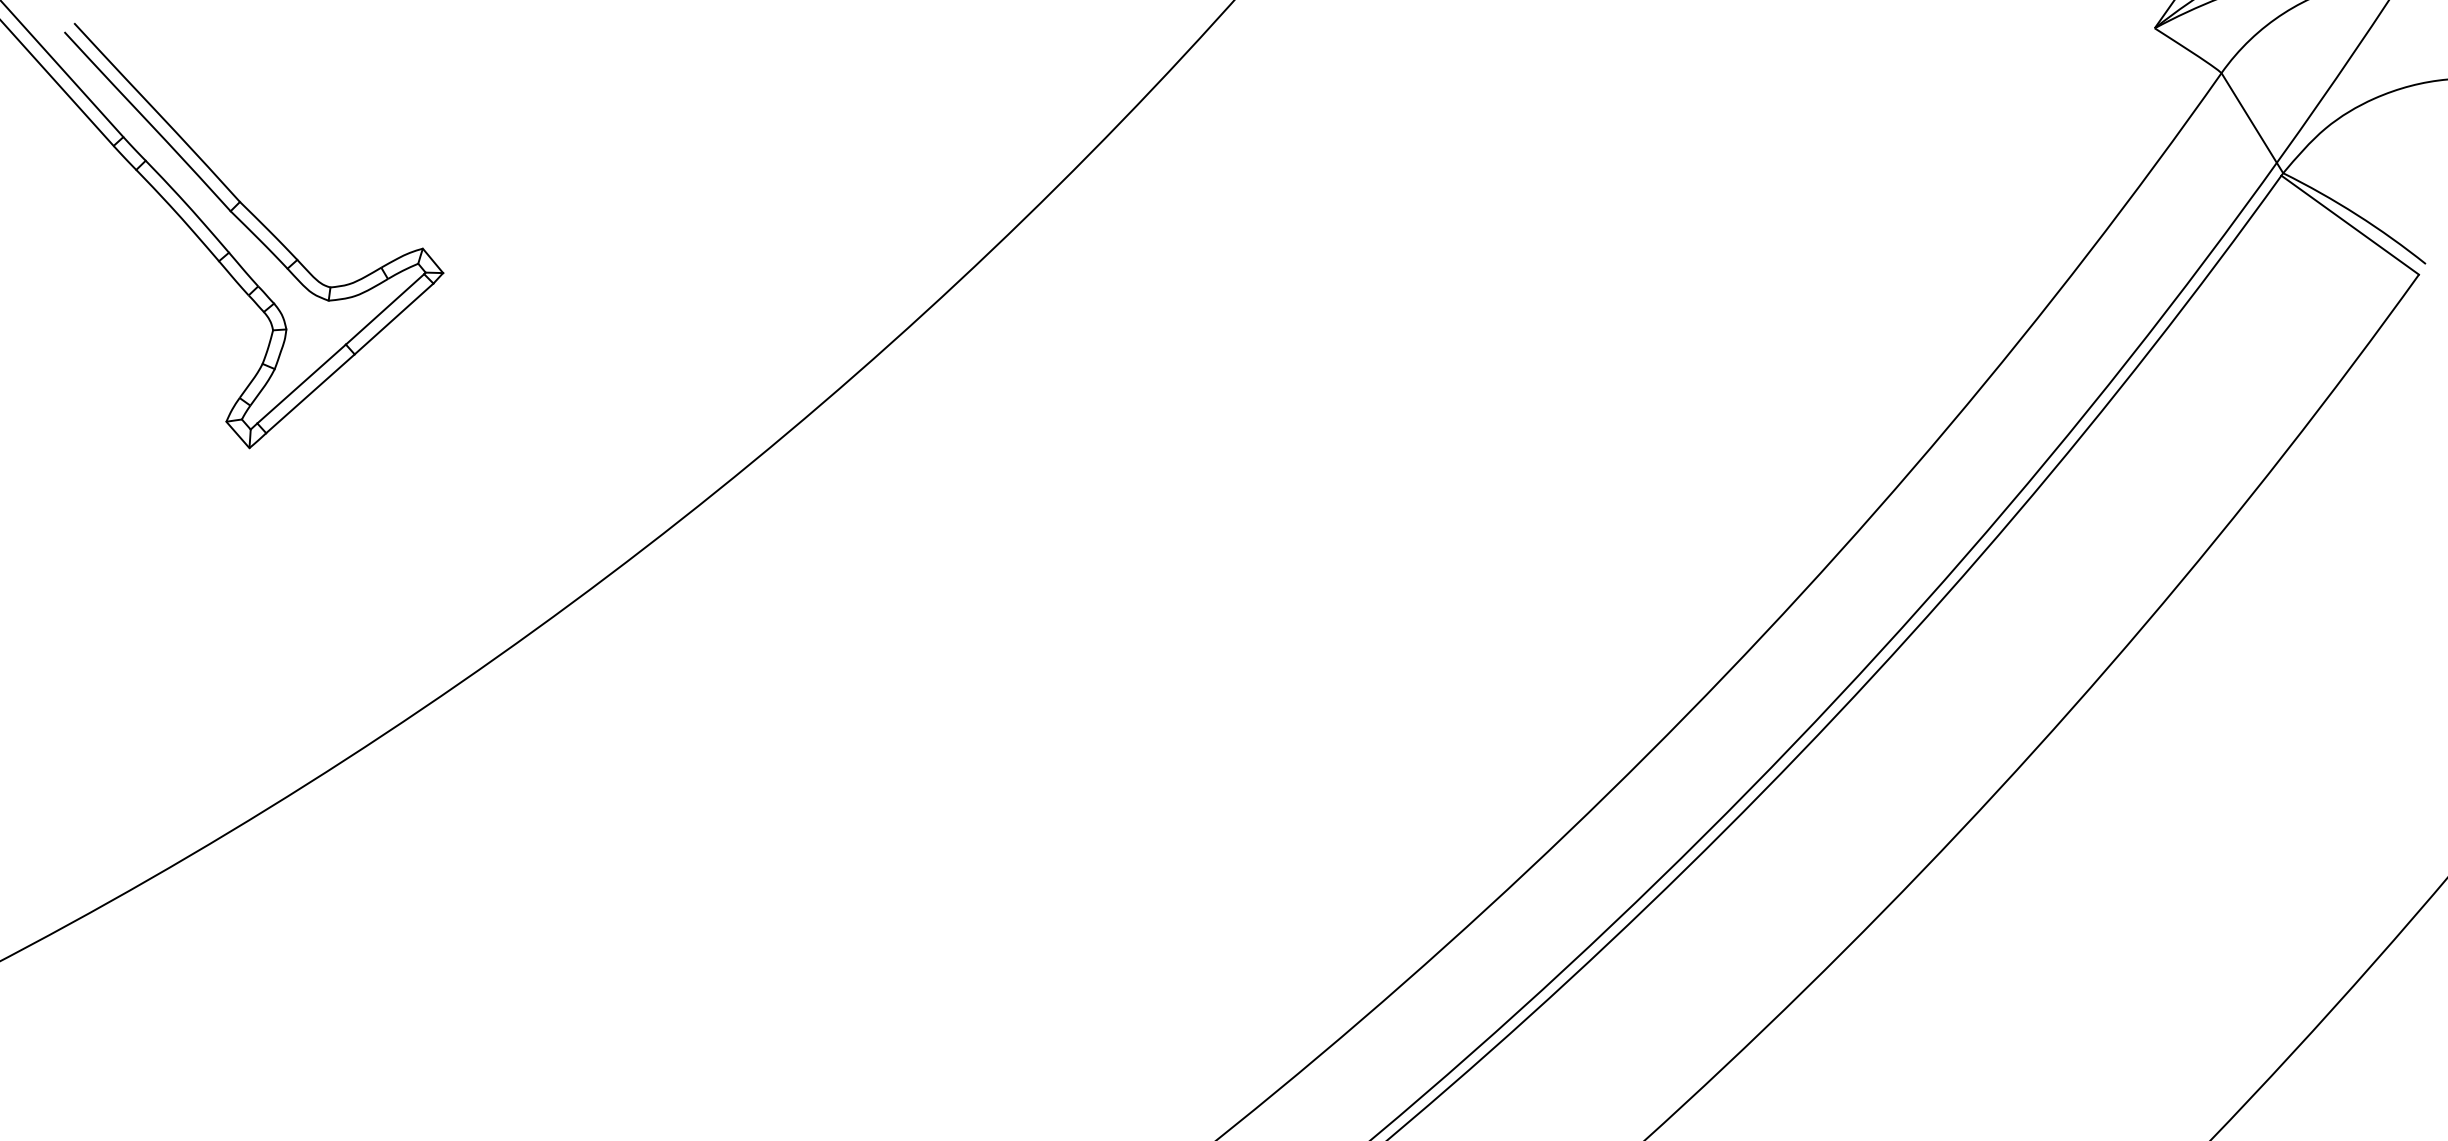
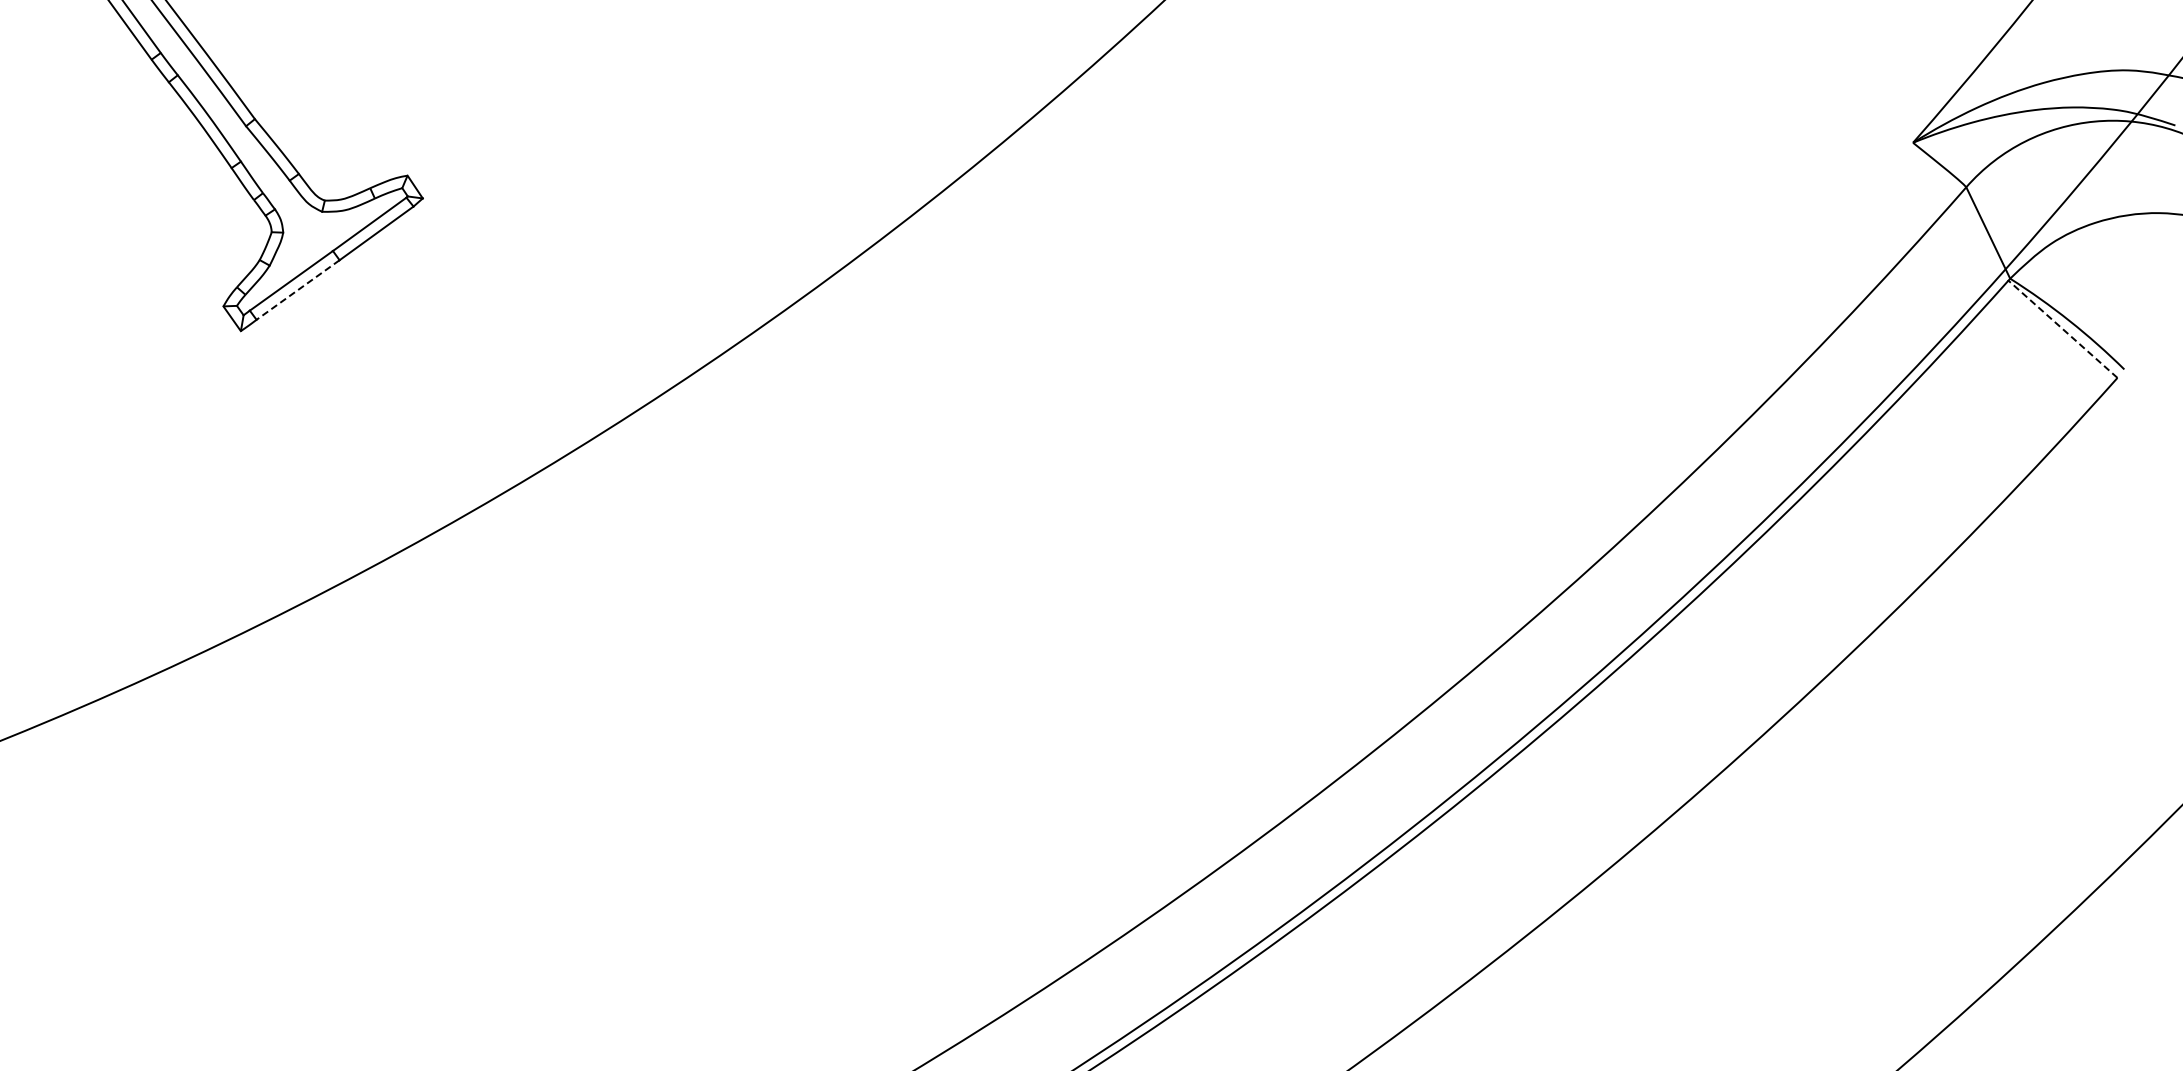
line: (2349, 224) -> (2062, 328), solid -> dashed
line: (309, 394) -> (297, 290), solid -> dashed

